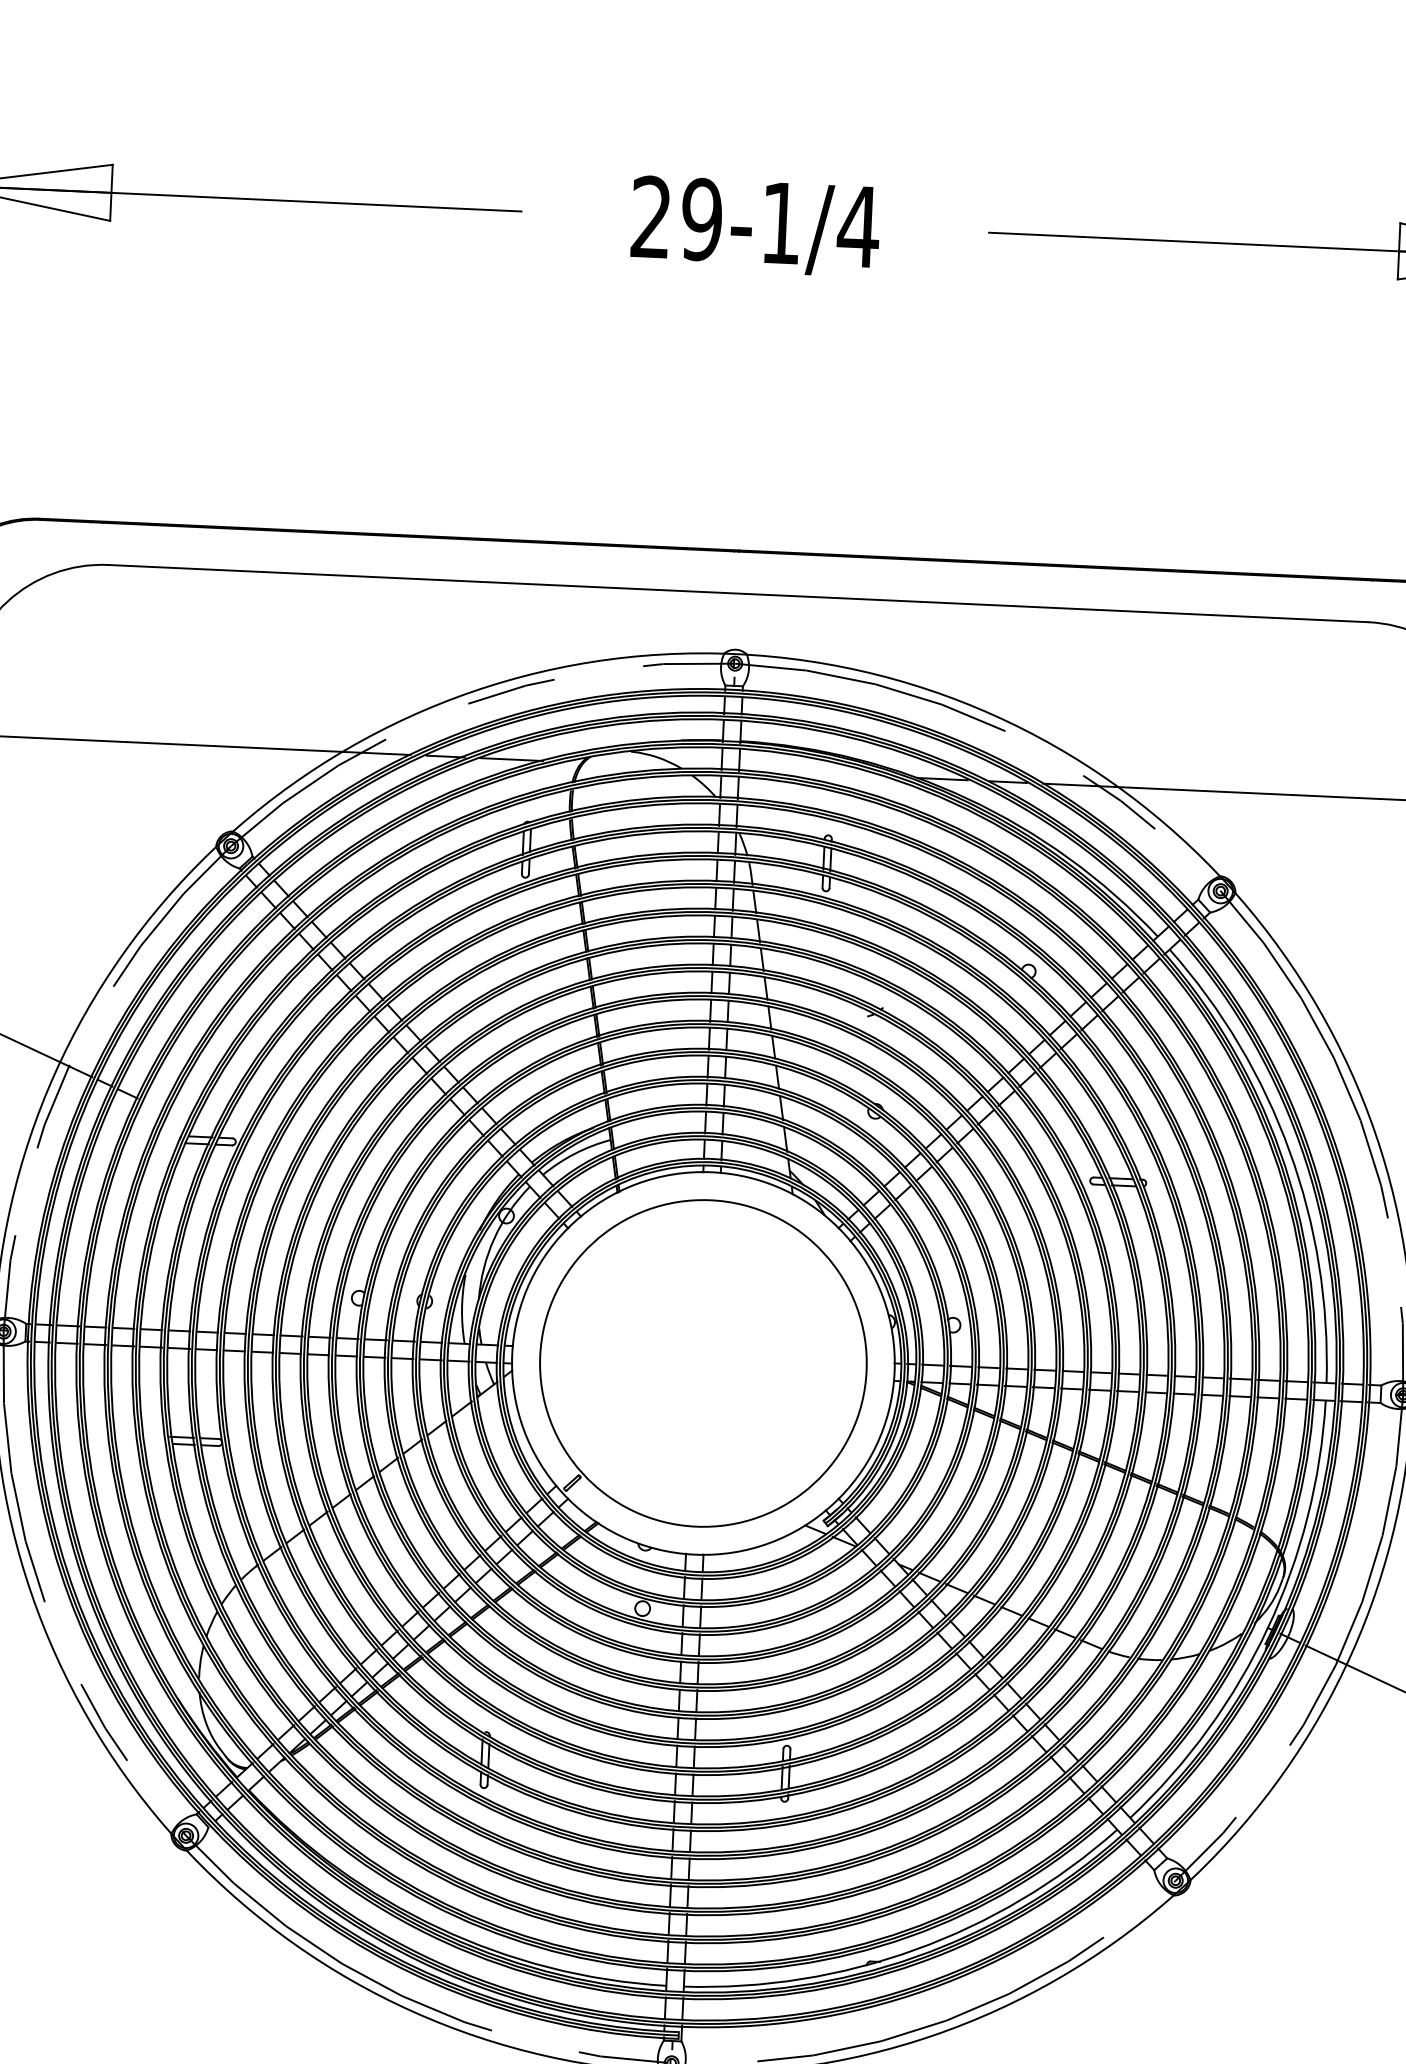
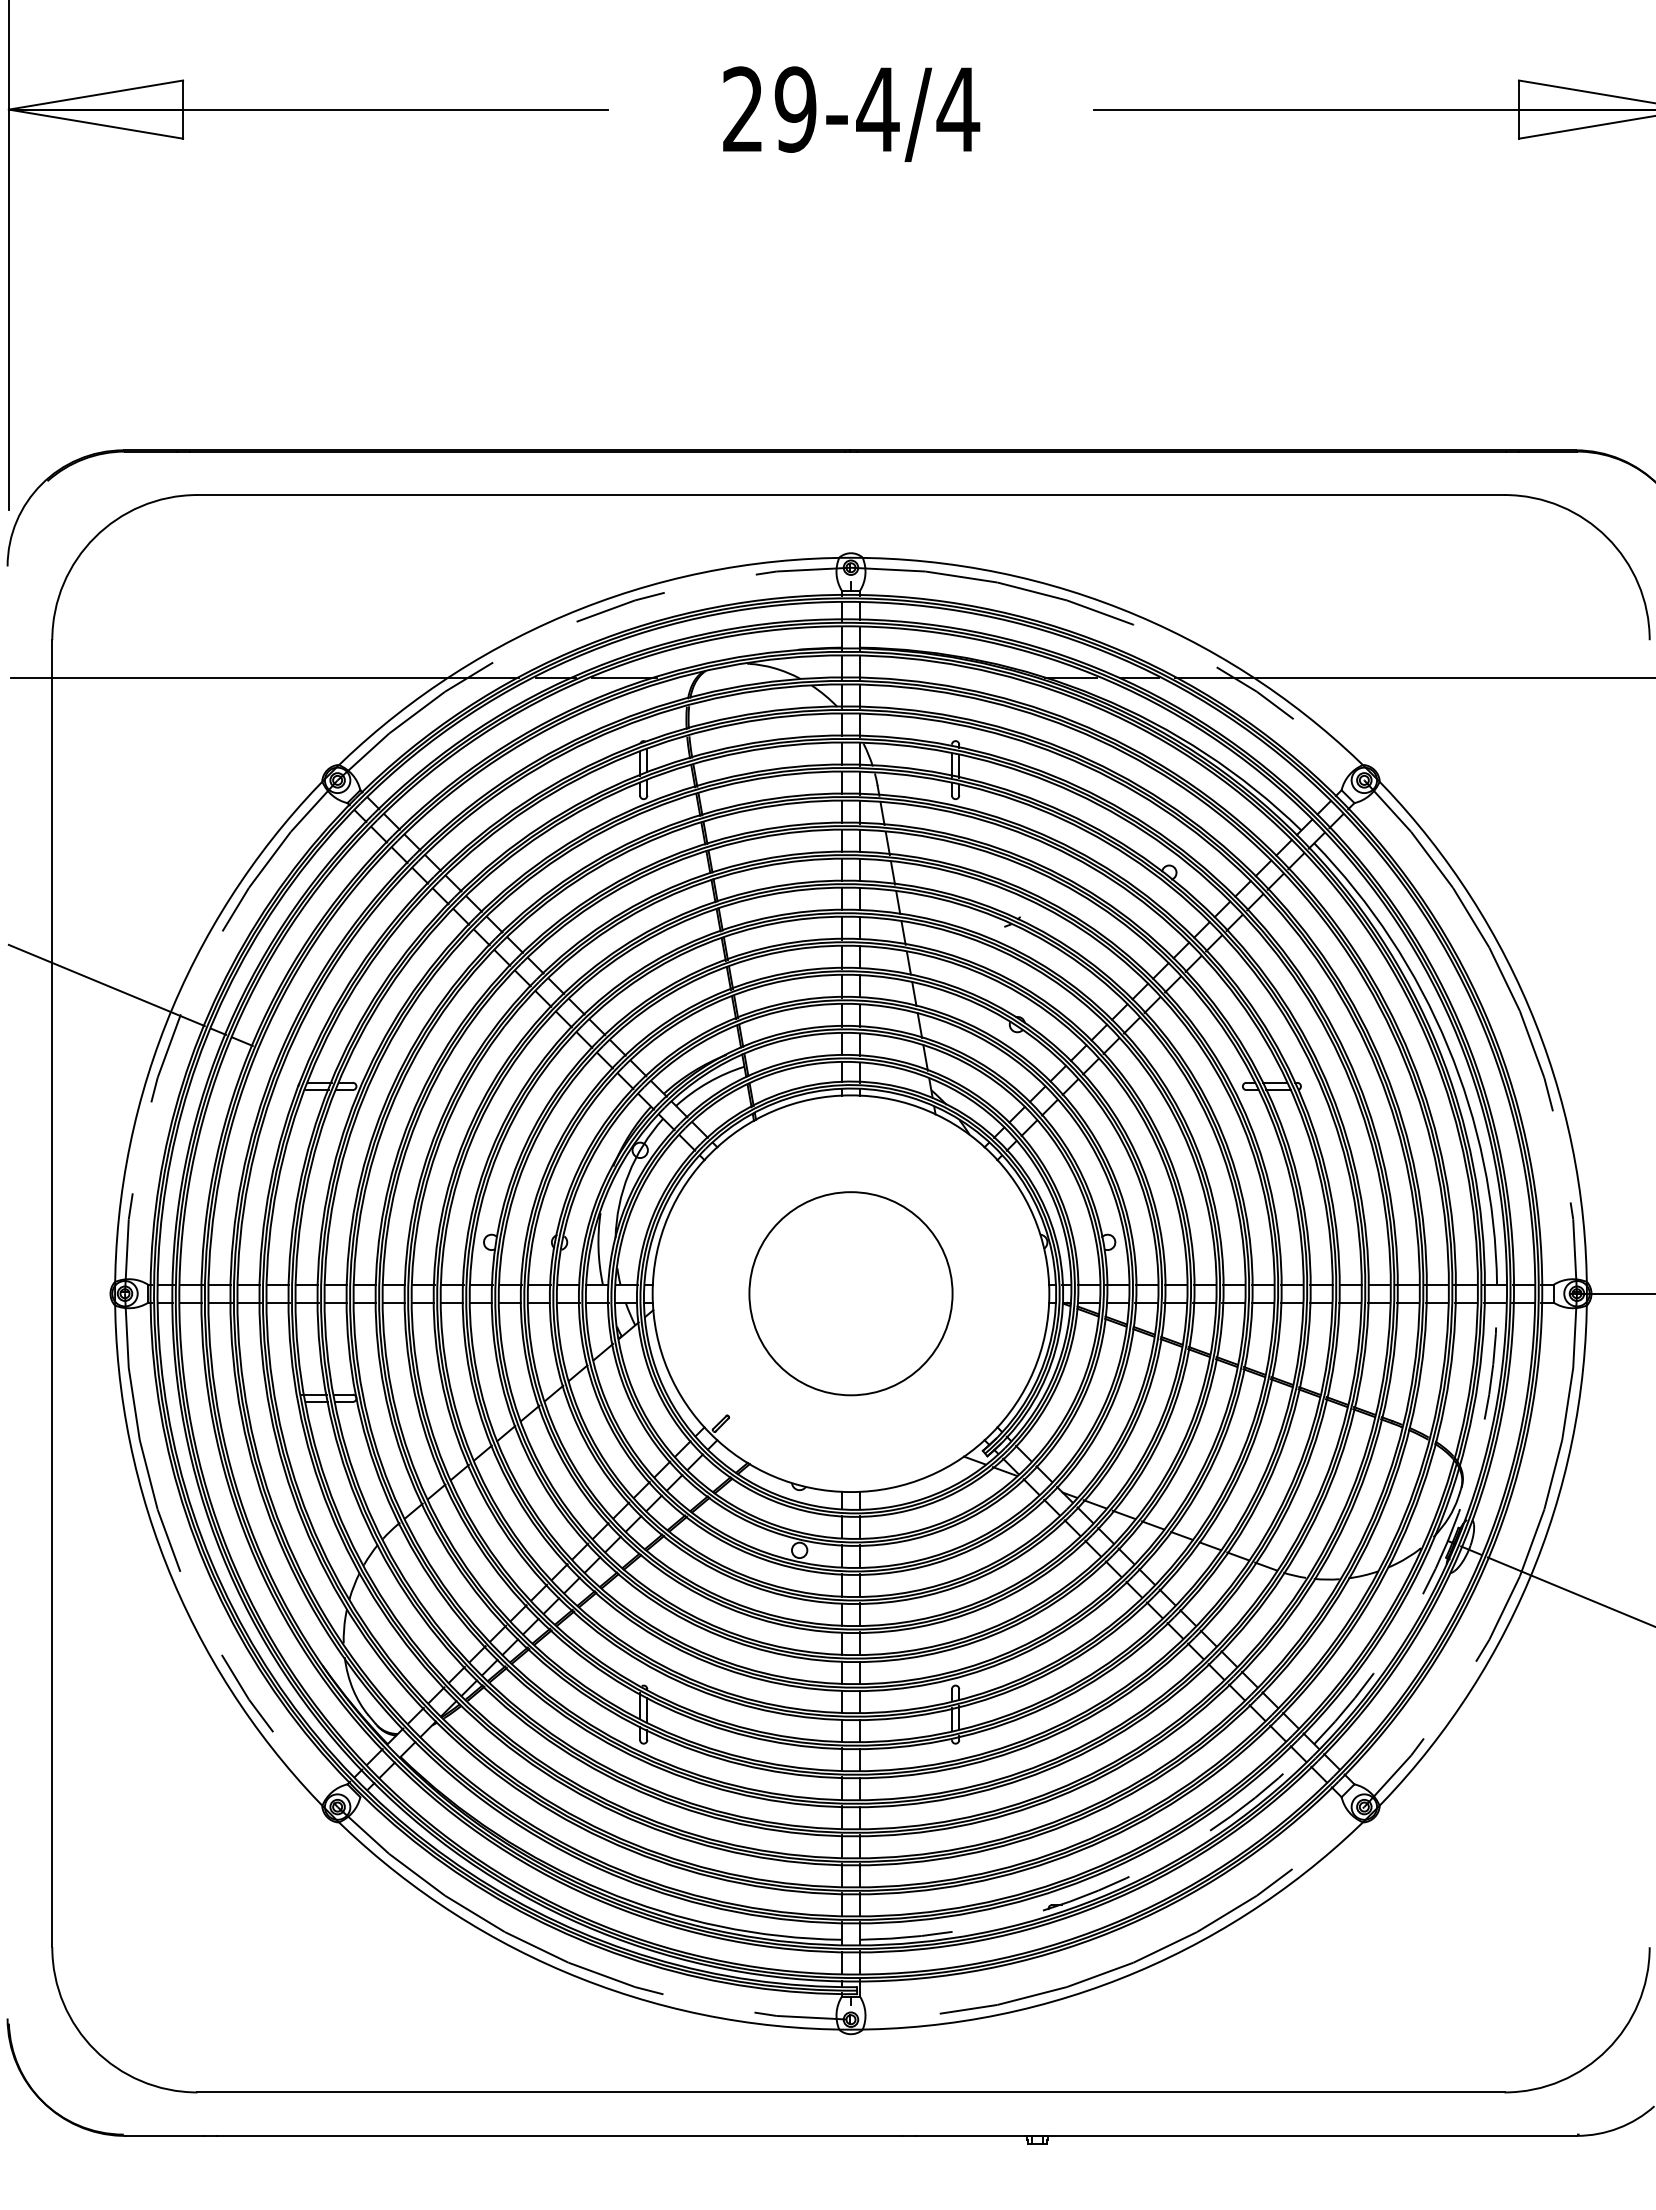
text: (780, 223) -> (877, 109), 29-1/4 -> 29-4/4
circle: (702, 1363) -> (850, 1293), size x0.6
arc: (1267, 1628) -> (1447, 1541), solid -> dashed
arc: (915, 1949) -> (1098, 1890), solid -> dashed

